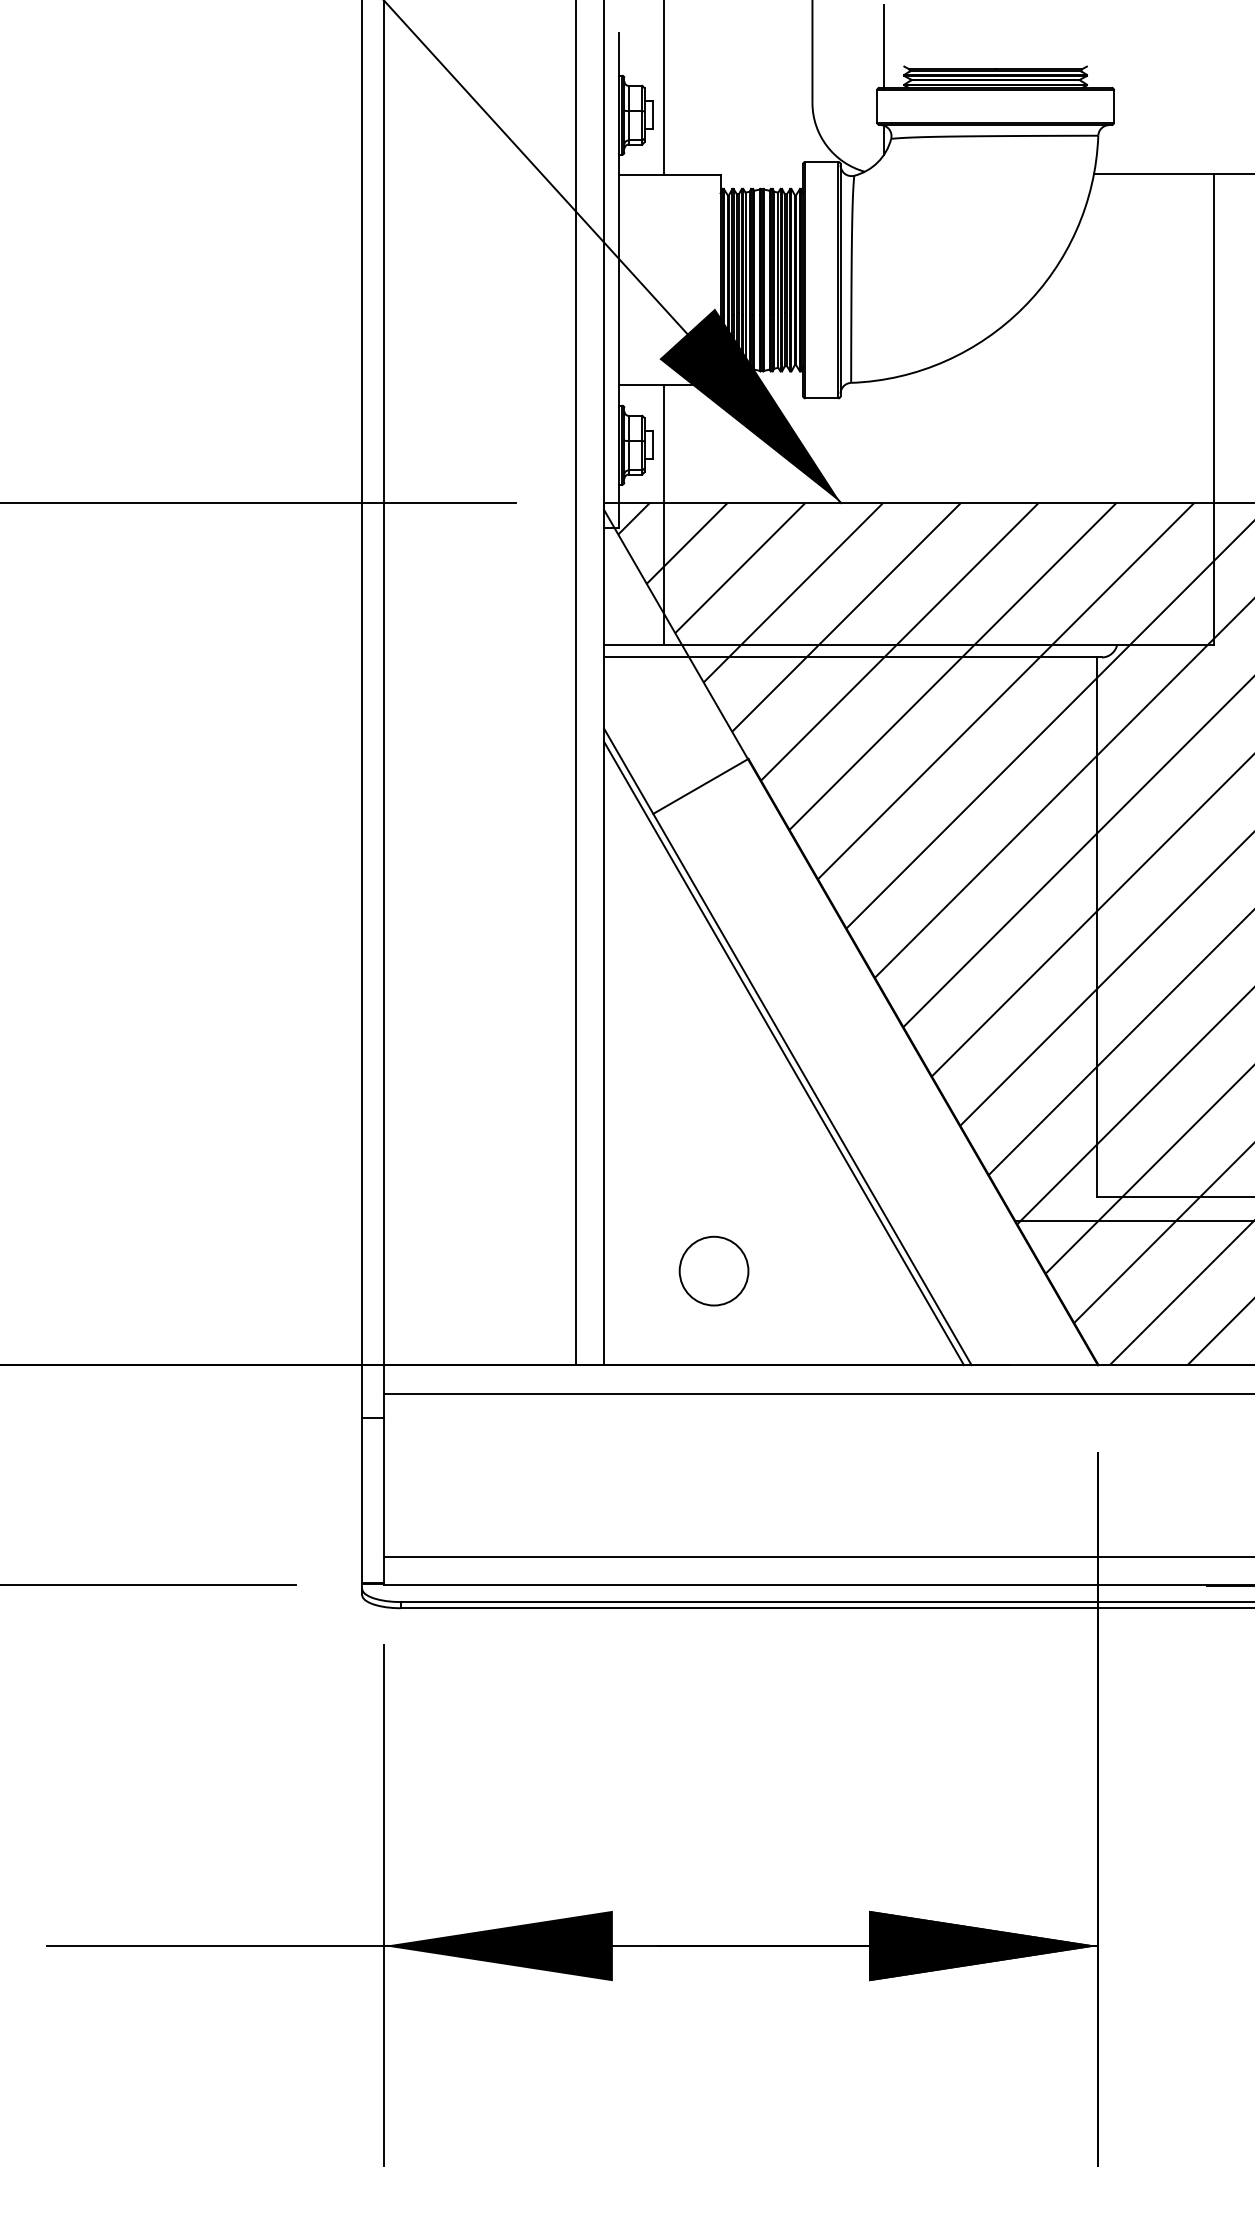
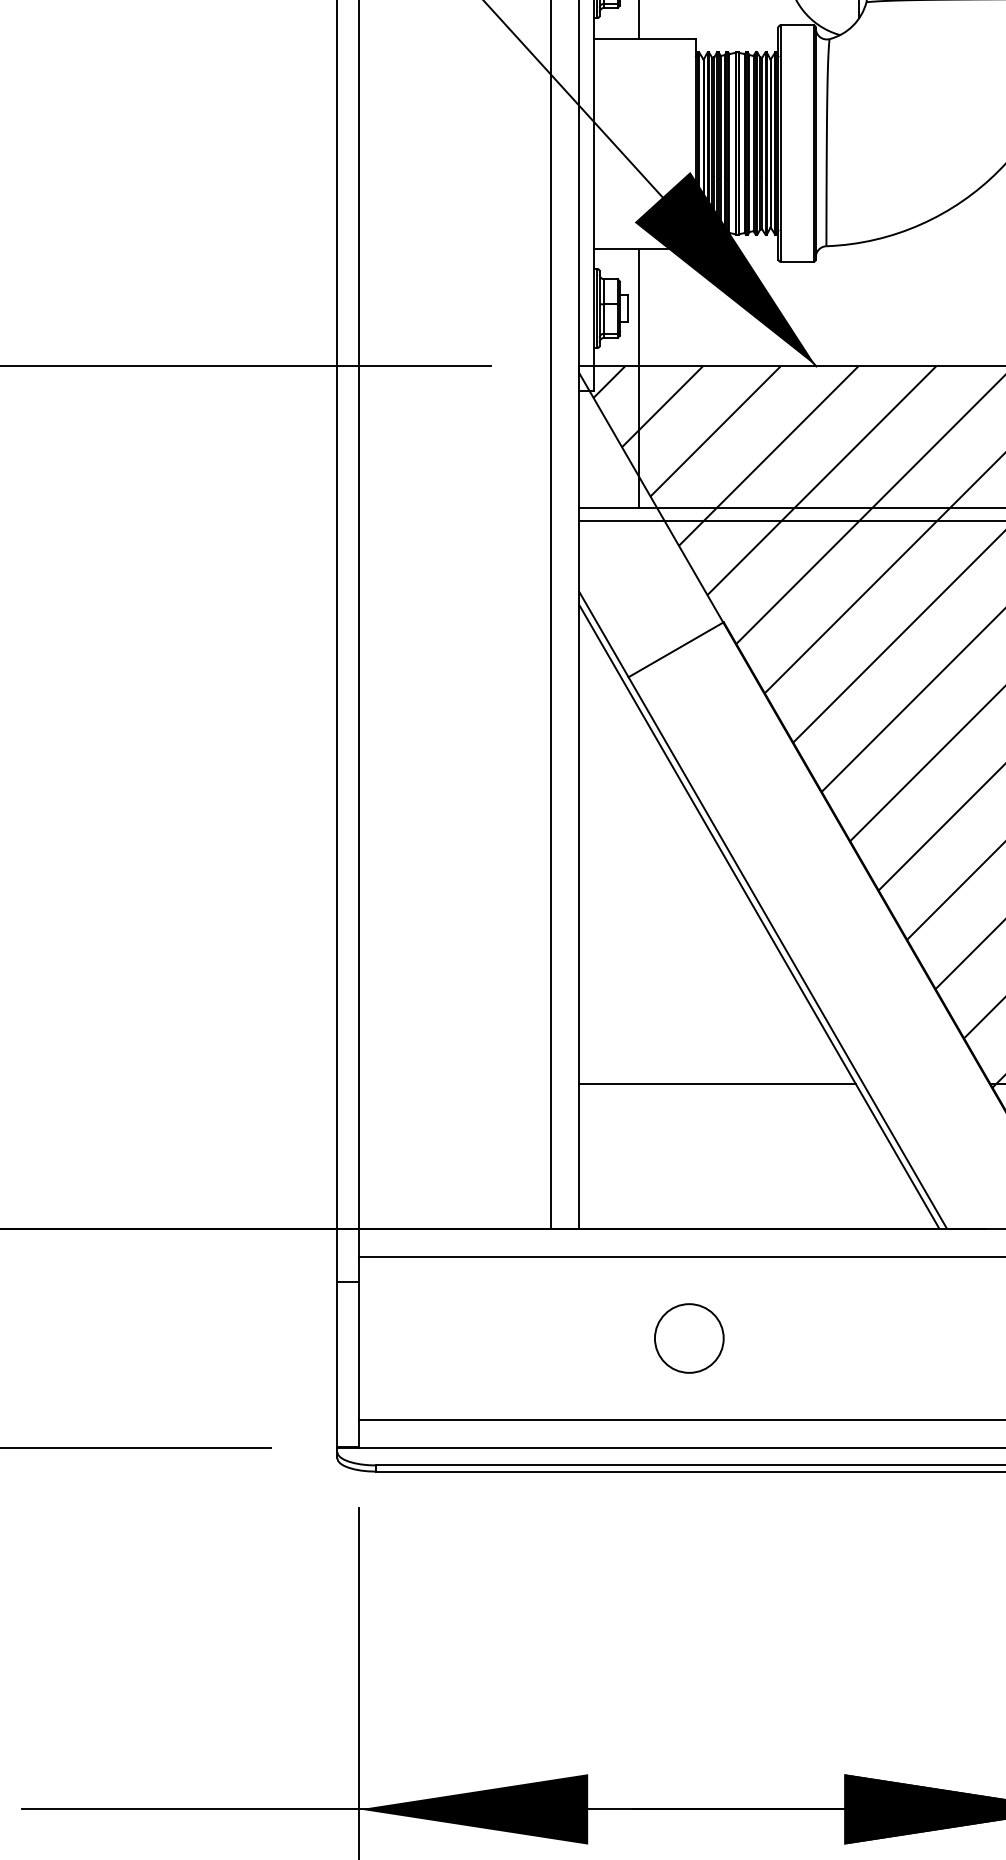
line: (742, 1220) -> (717, 1083), added
circle: (713, 1270) -> (688, 1337), moved

